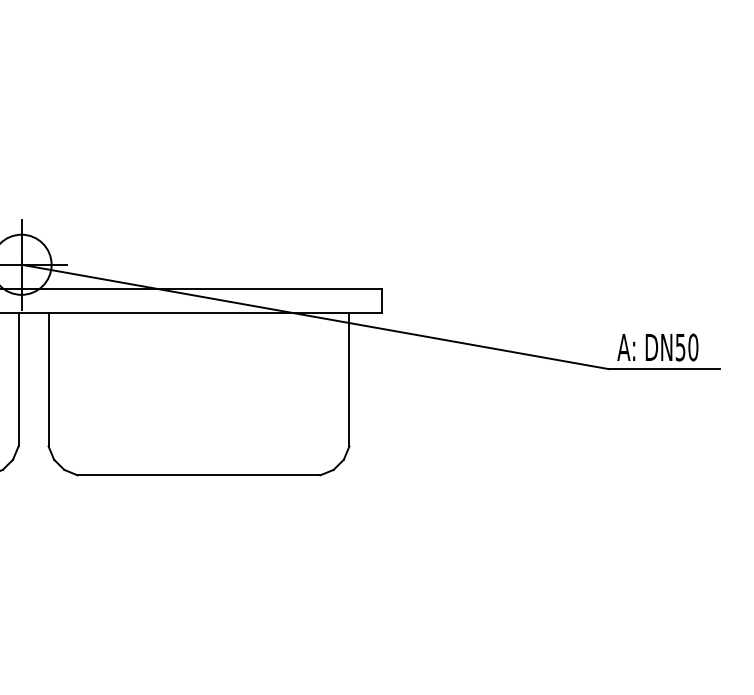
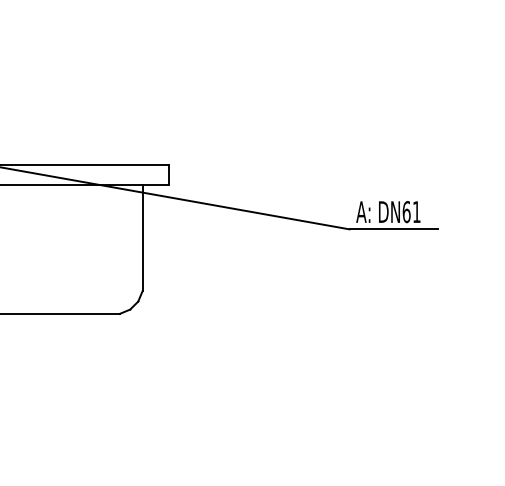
text: (686, 347) -> (411, 212), DN50 -> DN61

